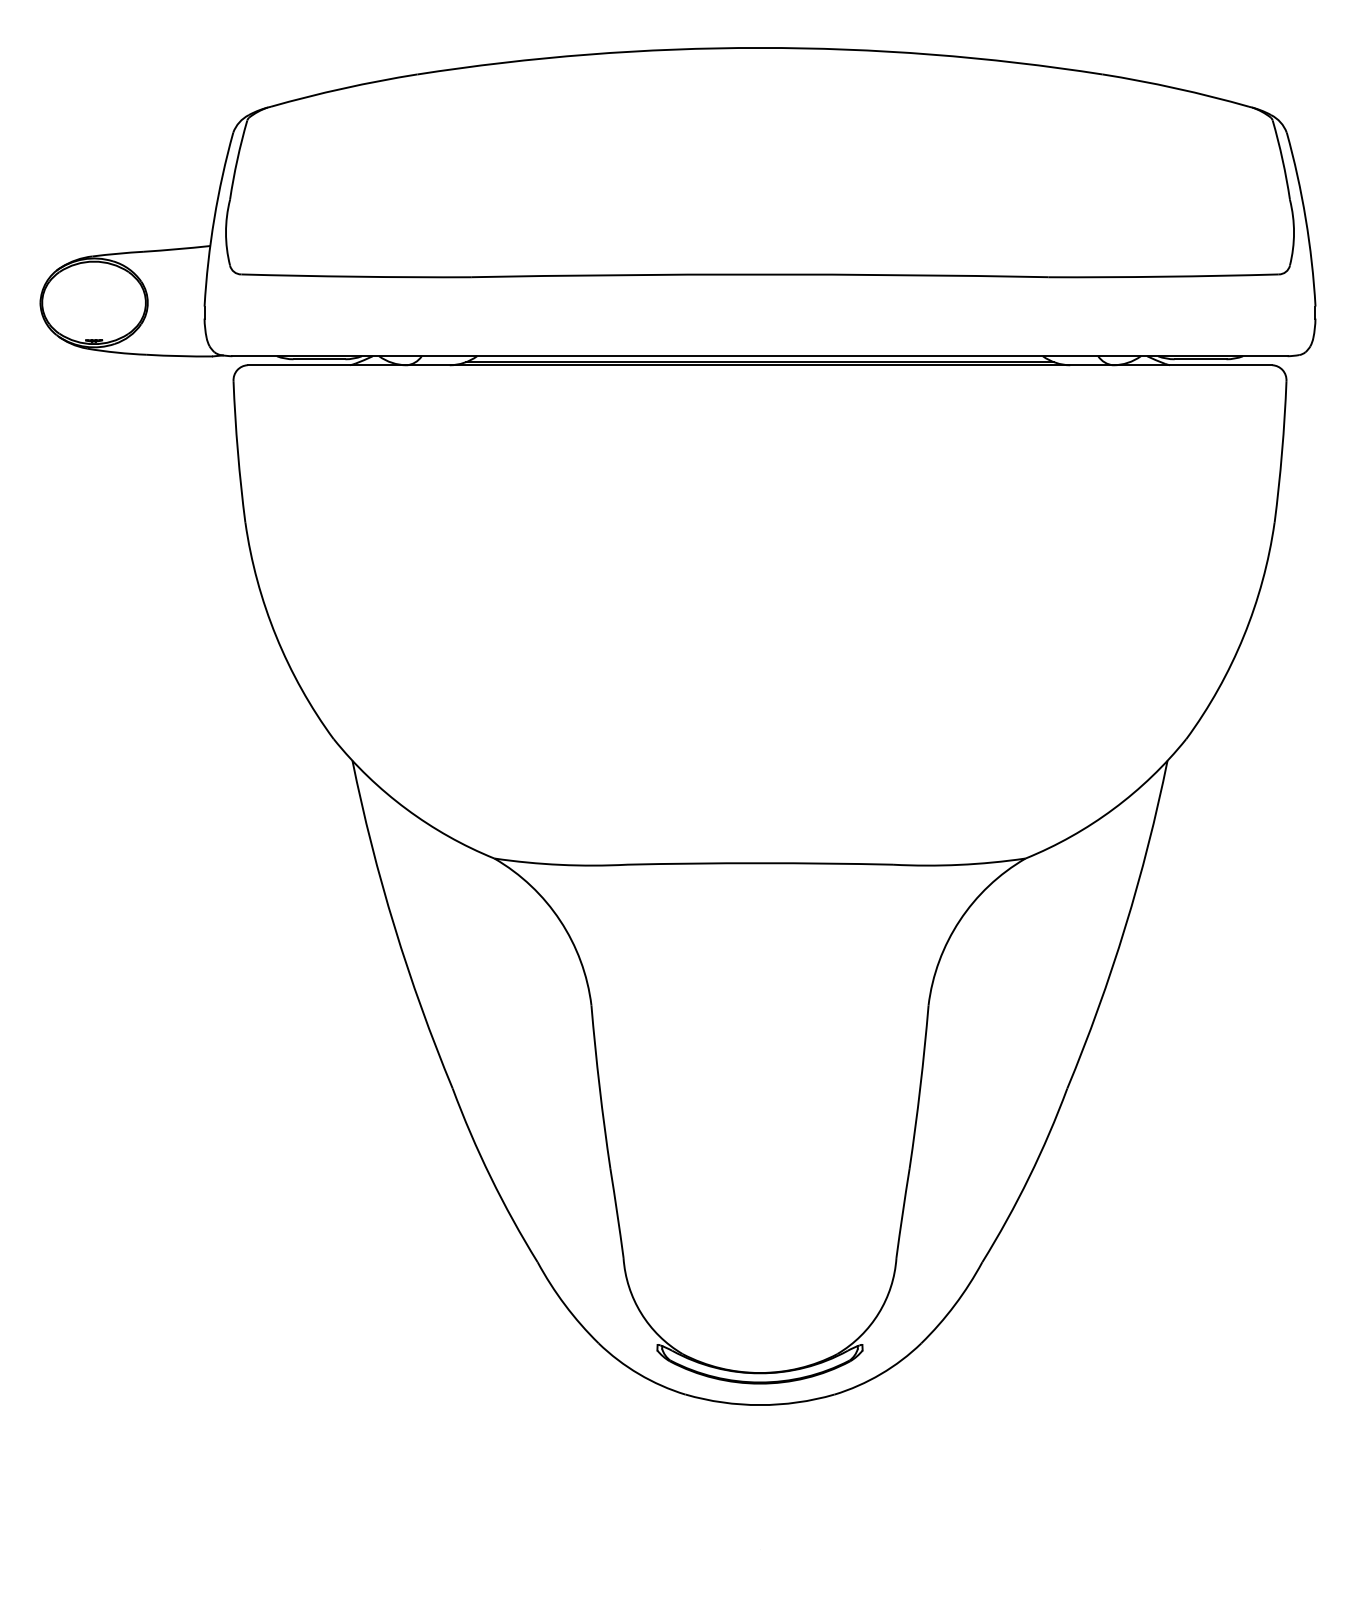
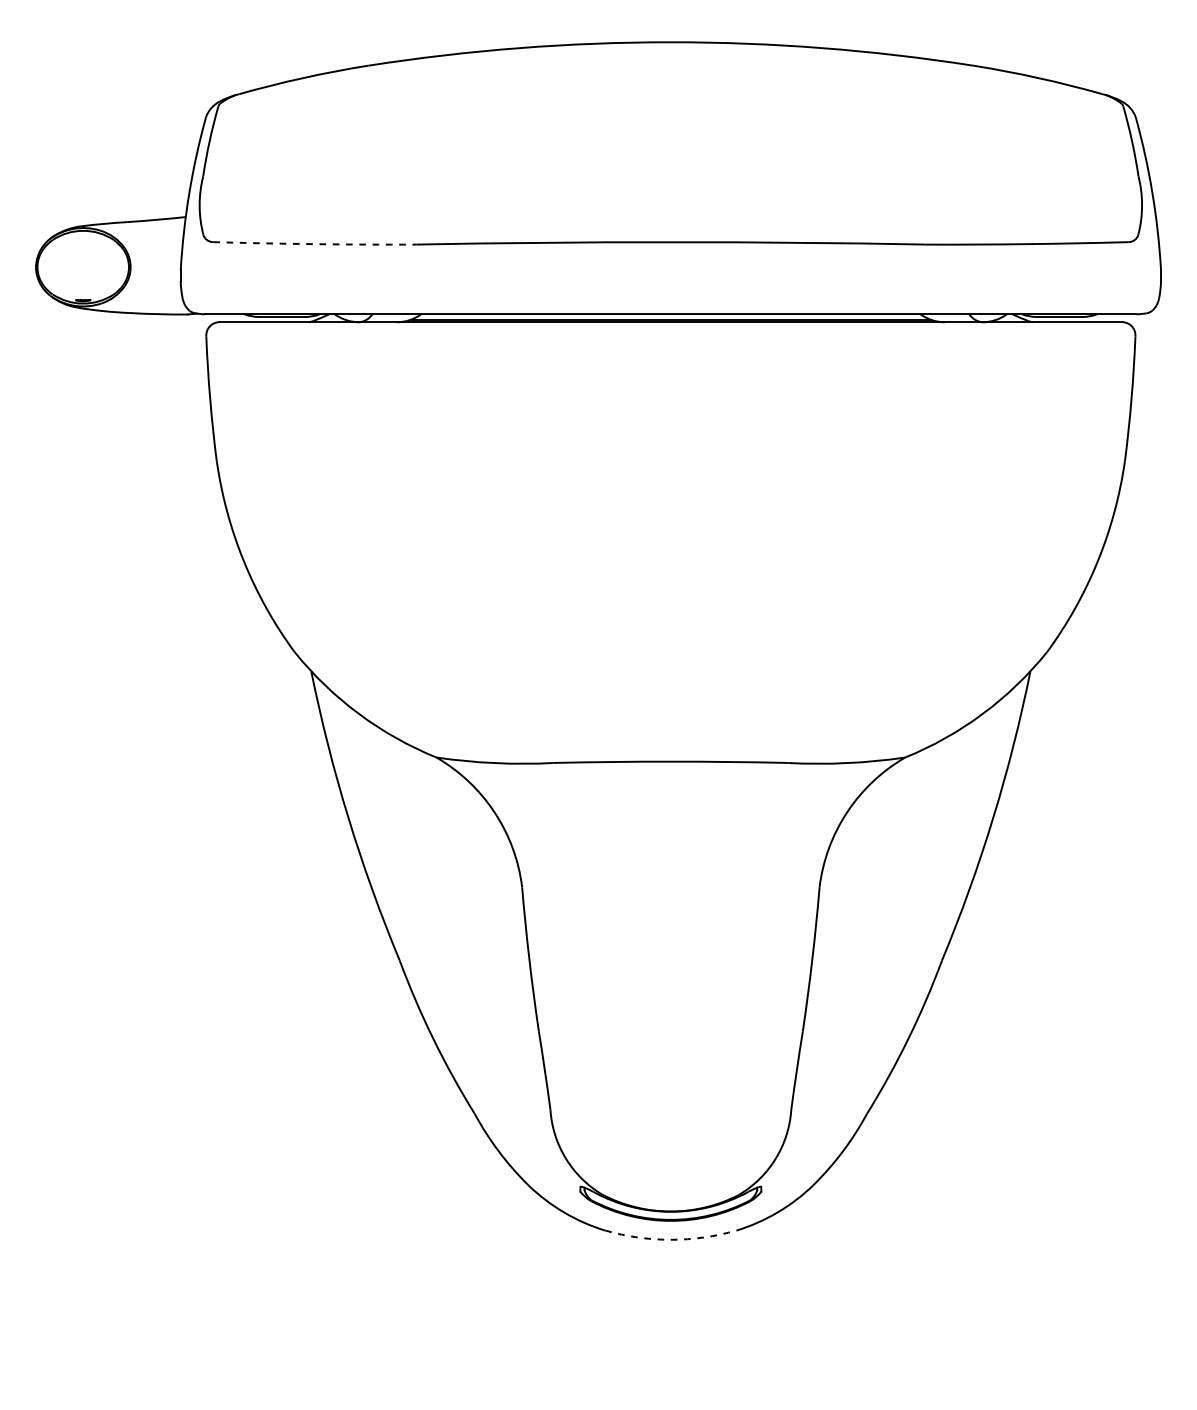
arc: (356, 276) -> (314, 243), solid -> dashed
arc: (760, 1405) -> (671, 1240), solid -> dashed

